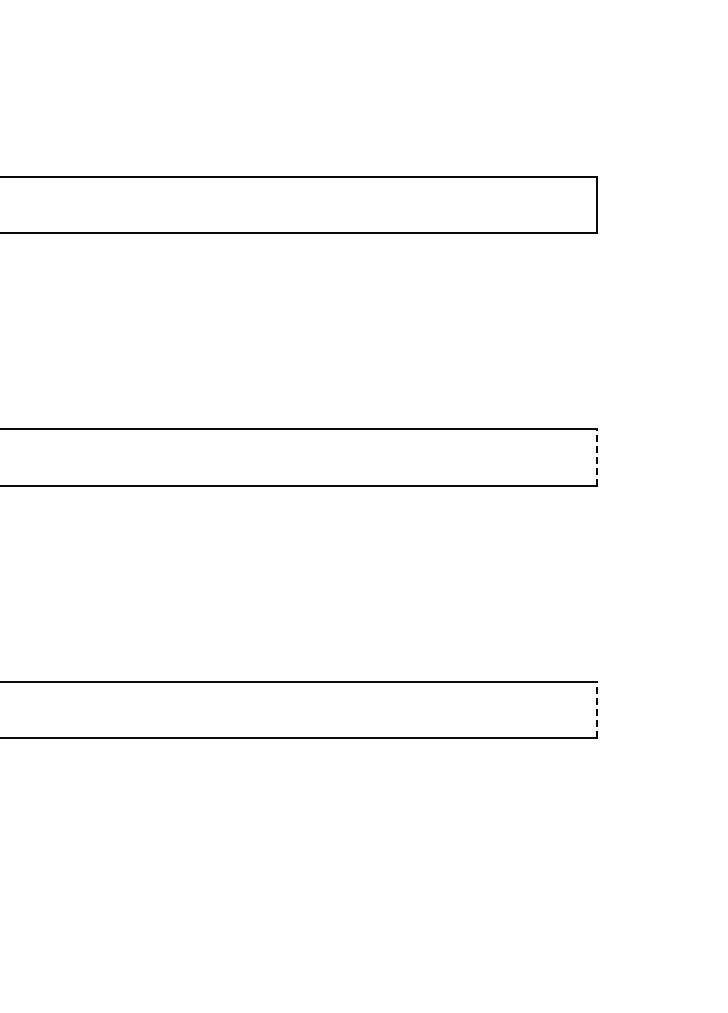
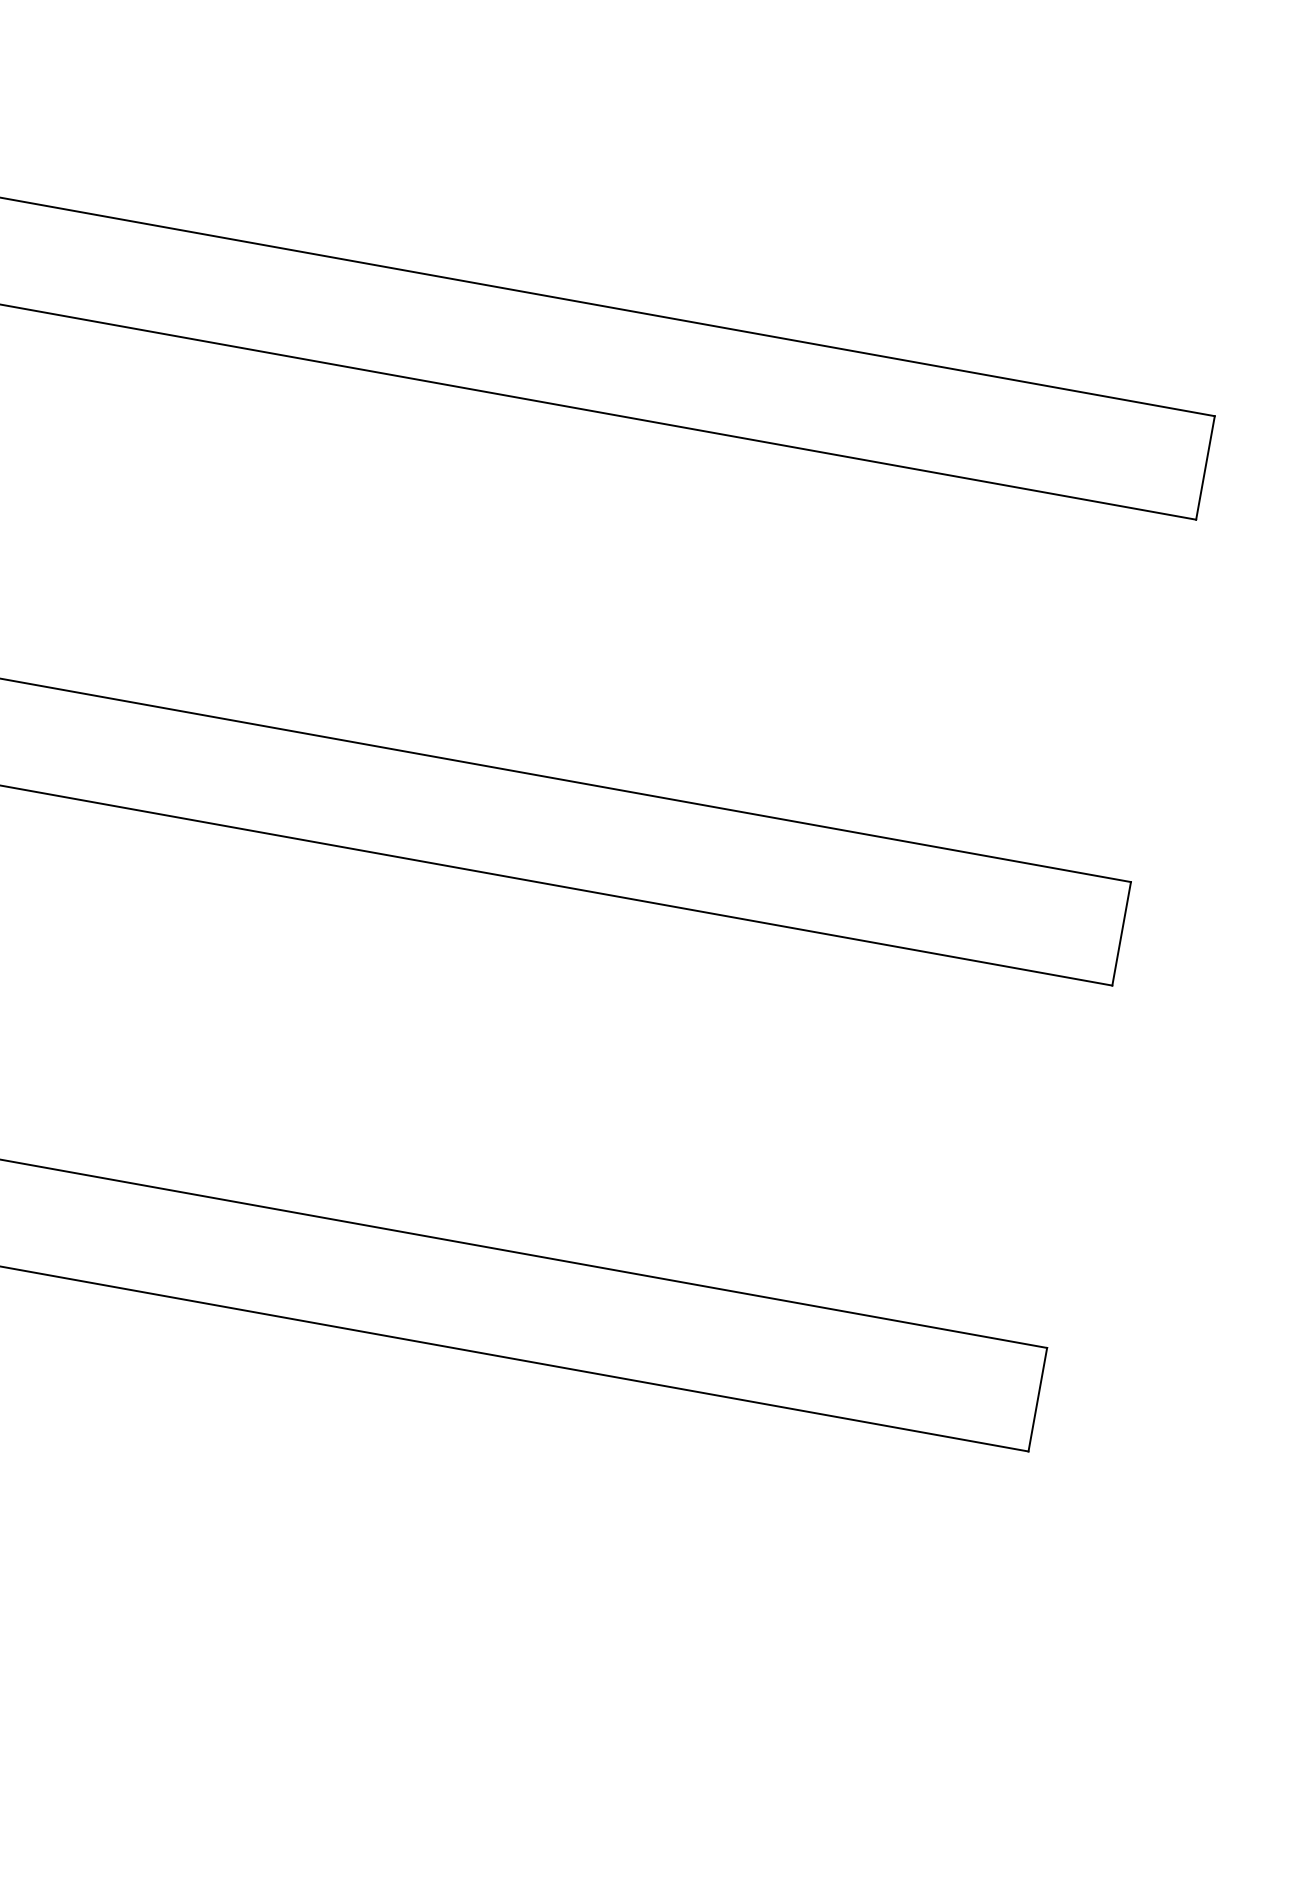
line: (596, 457) -> (1120, 933), dashed -> solid
line: (596, 709) -> (1037, 1397), dashed -> solid

